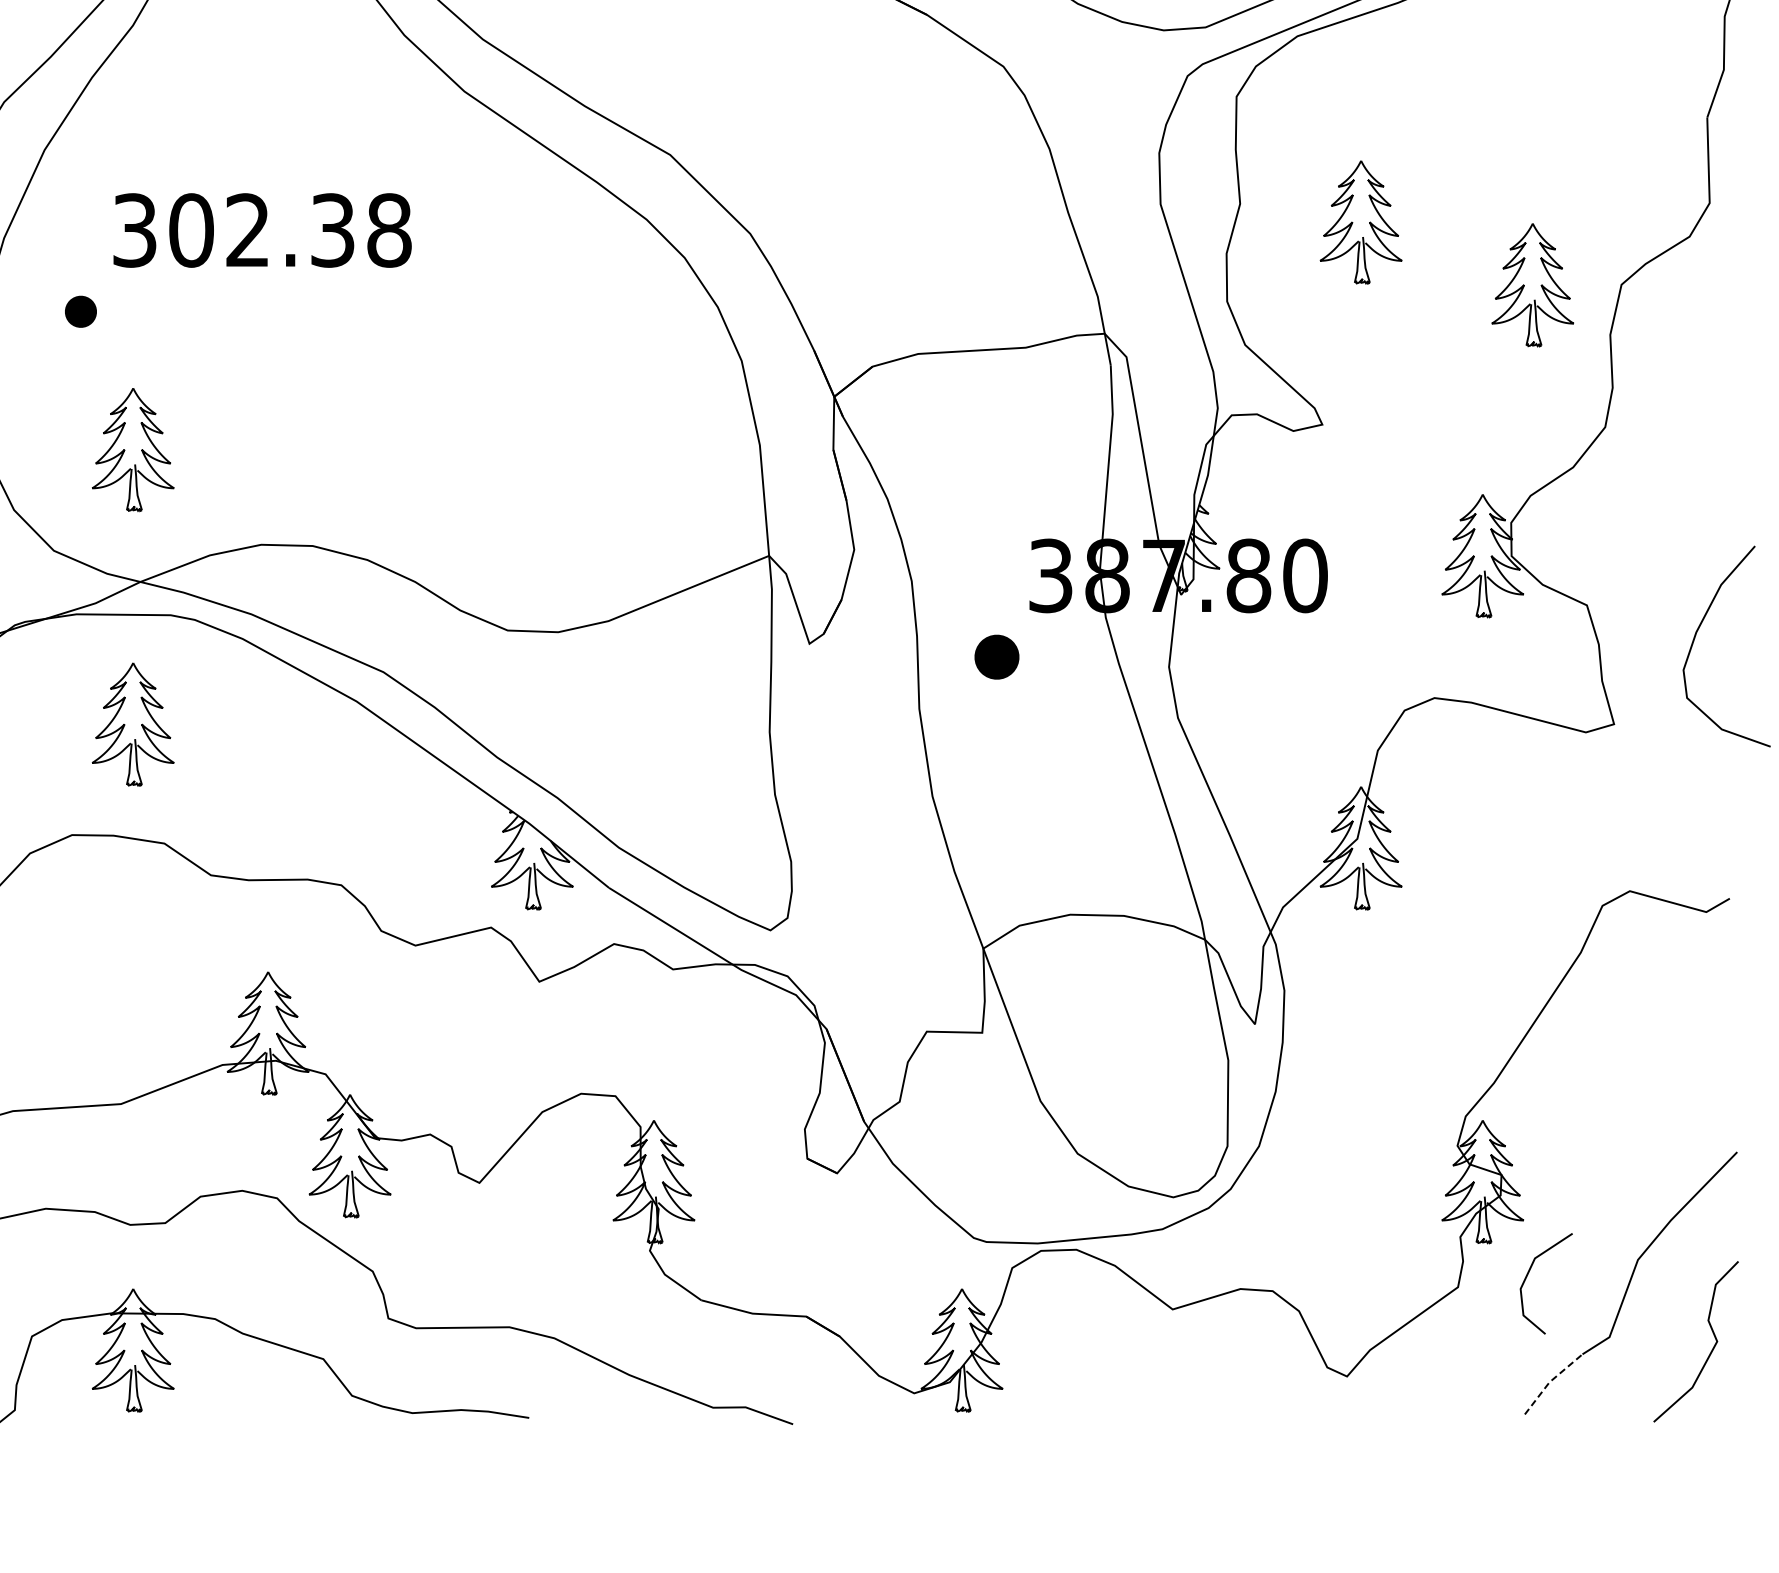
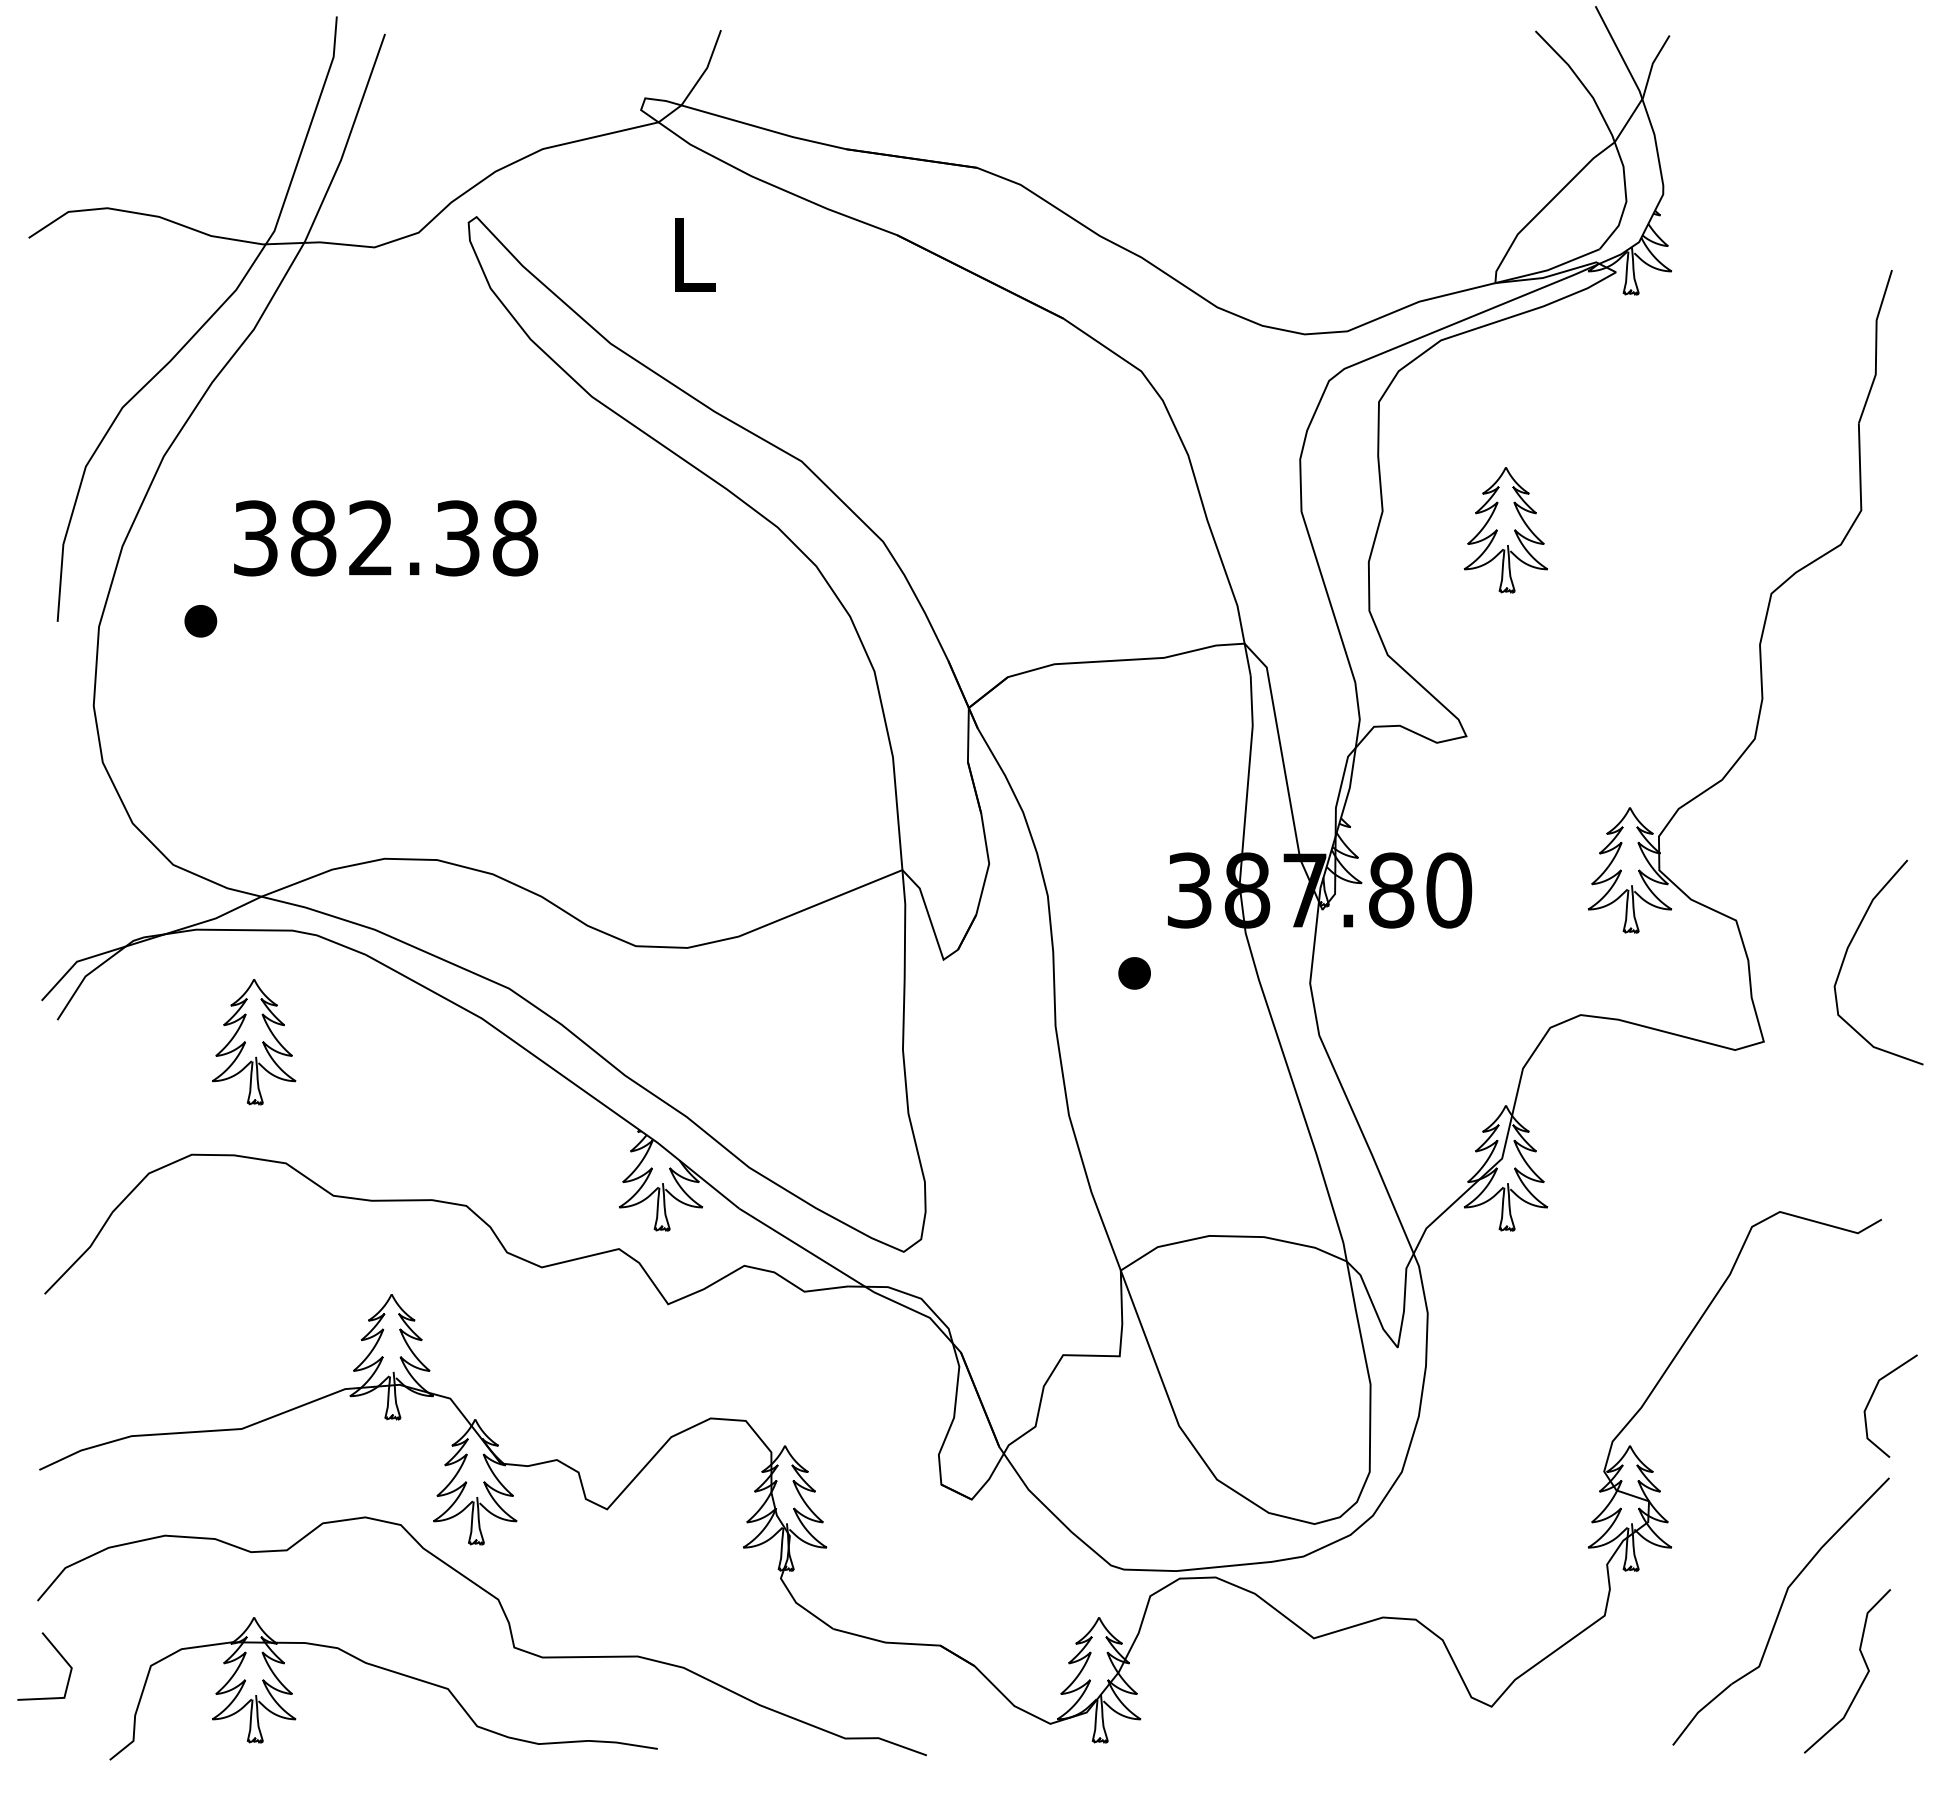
text: (191, 230) -> (313, 538), 302.38 -> 382.38
part: (1532, 285) -> (1680, 594), removed
part: (133, 450) -> (254, 762), removed
part: (996, 657) -> (1134, 973), size x0.71
line: (1528, 1275) -> (1872, 1397), moved
line: (1549, 1381) -> (1698, 1711), dashed -> solid

